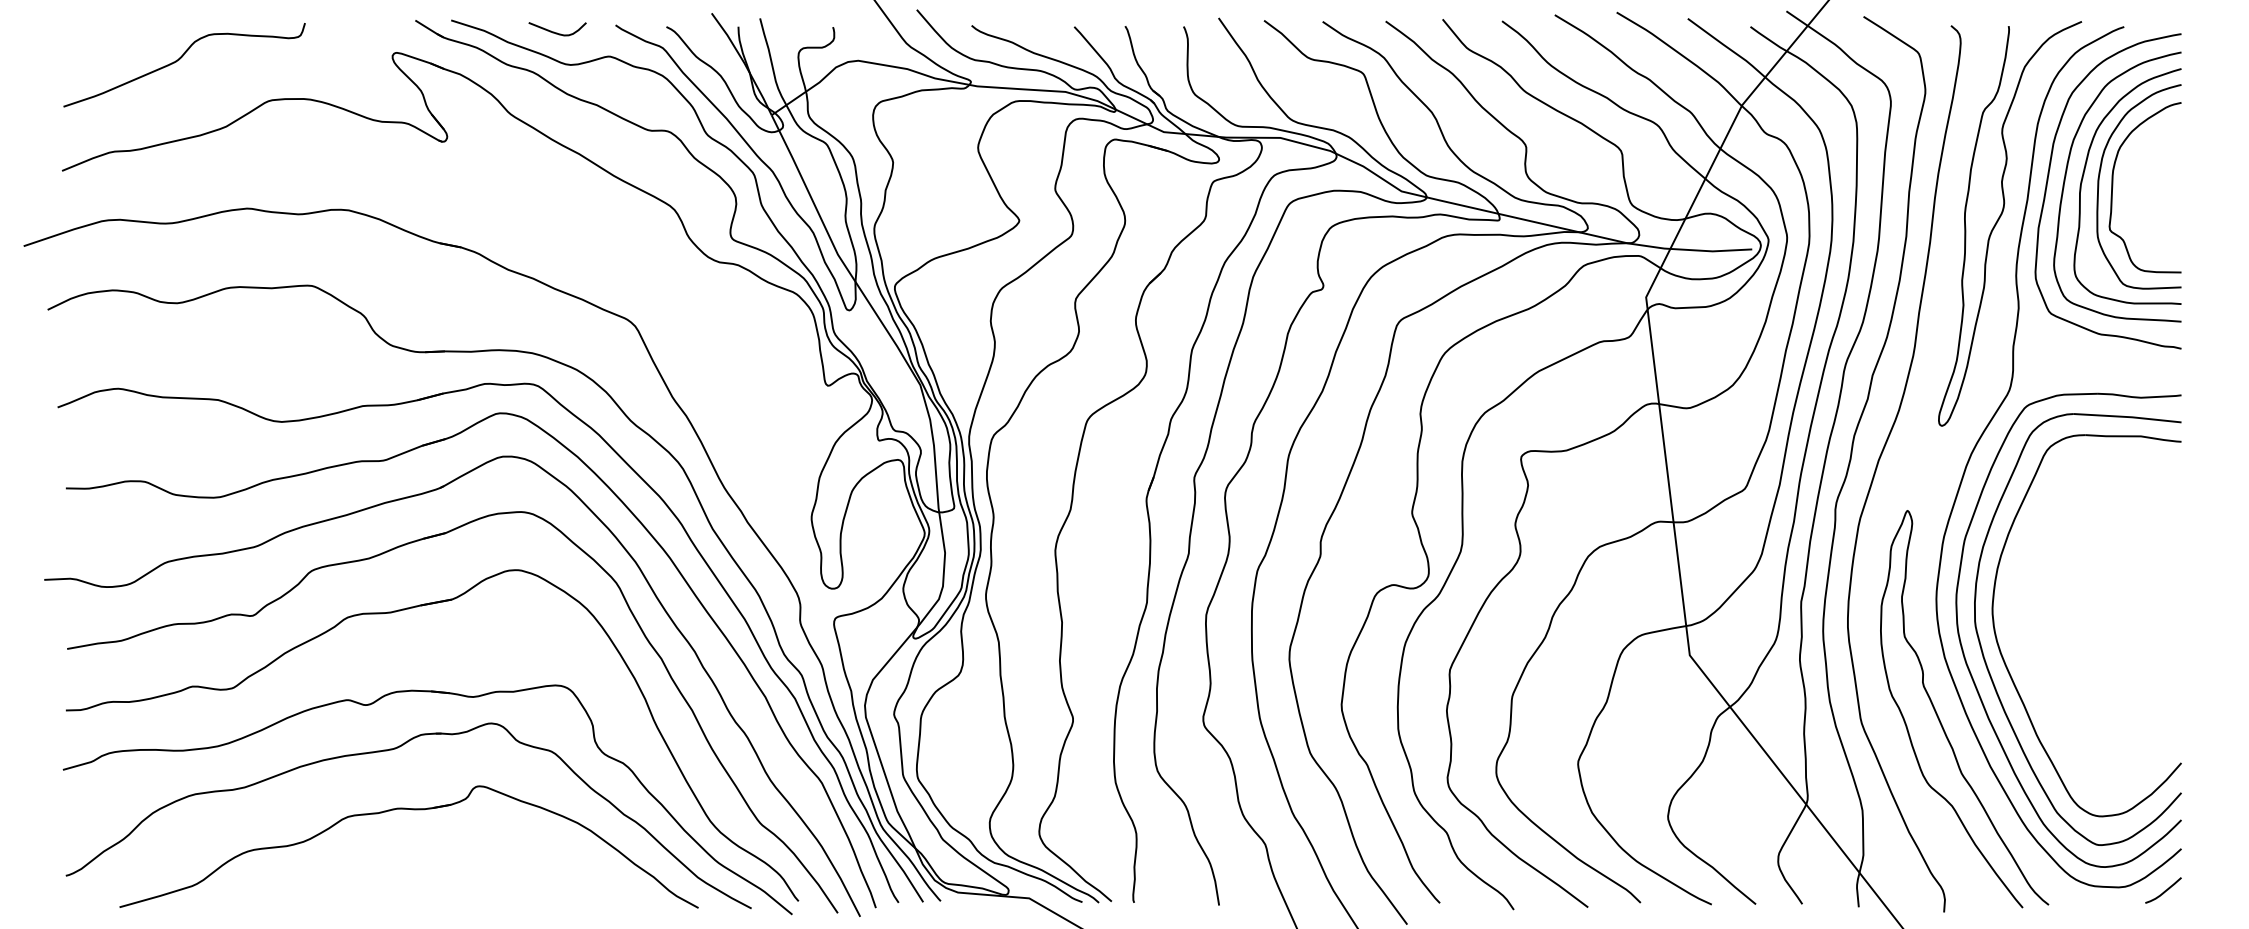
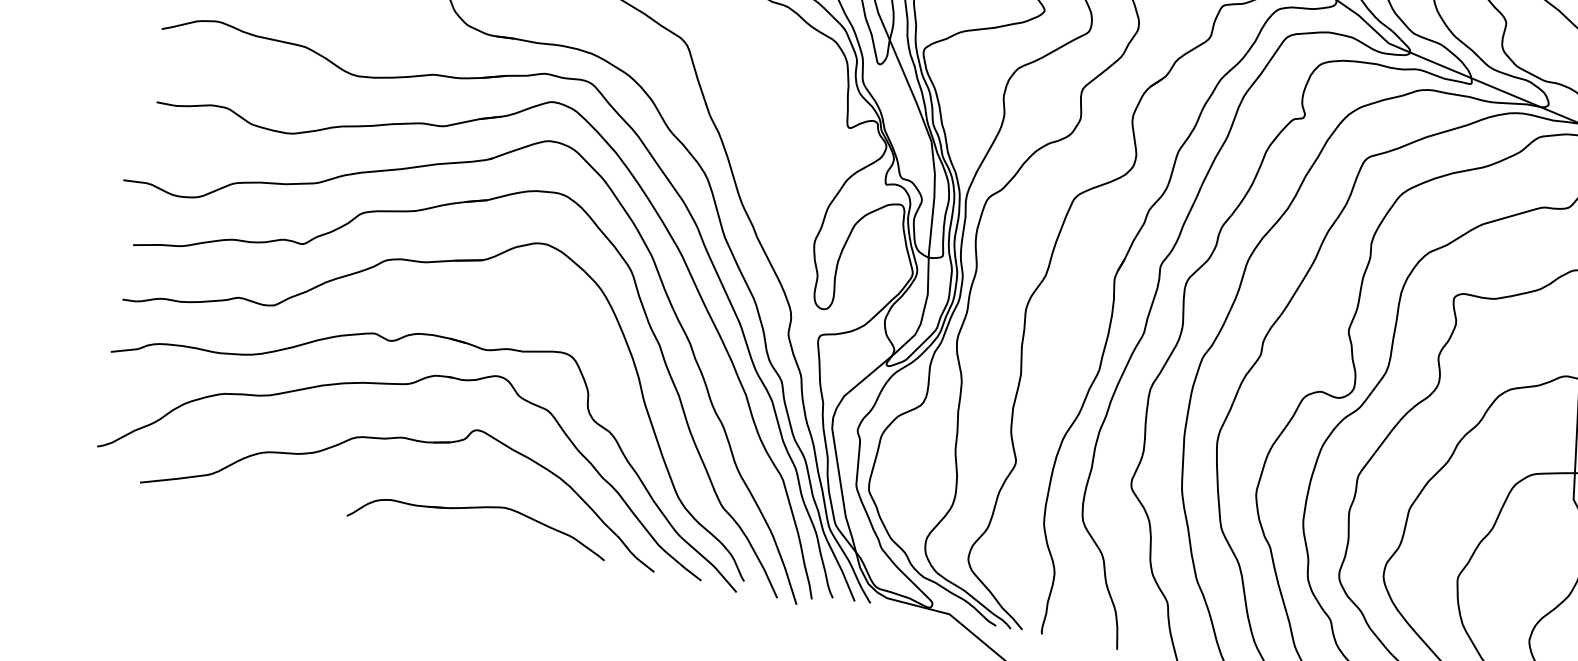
part: (495, 871) -> (479, 508), added

